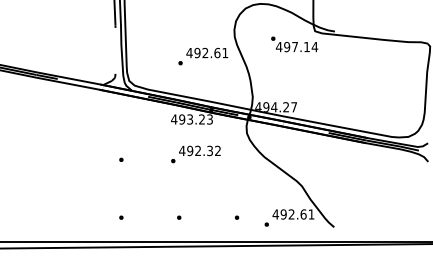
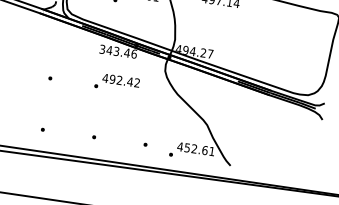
text: (192, 119) -> (118, 51), 493.23 -> 343.46
text: (209, 150) -> (129, 81), 492.32 -> 492.42
text: (283, 214) -> (187, 147), 492.61 -> 452.61

